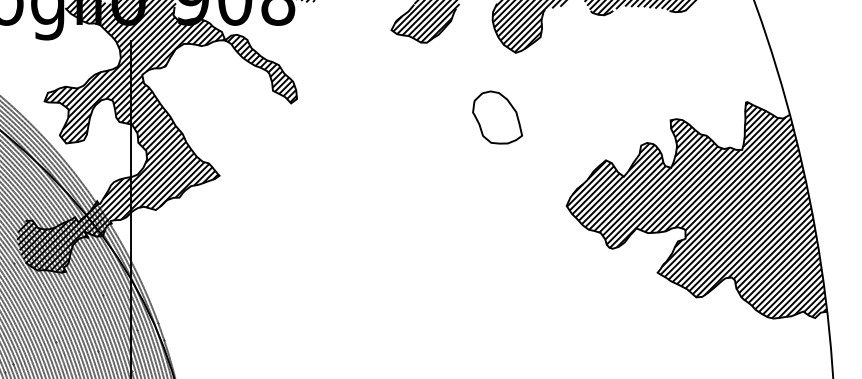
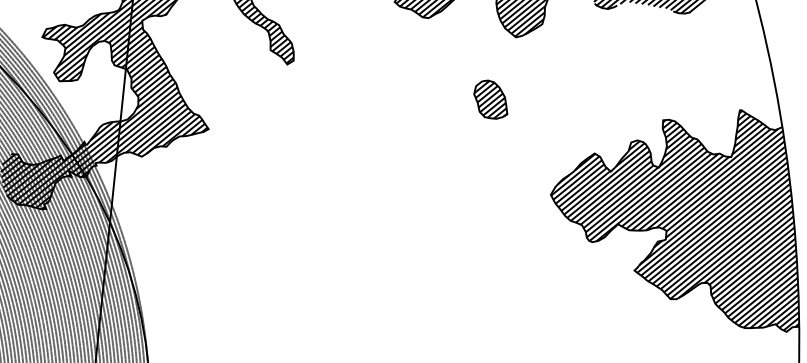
part: (497, 116) -> (491, 98), size x0.71

